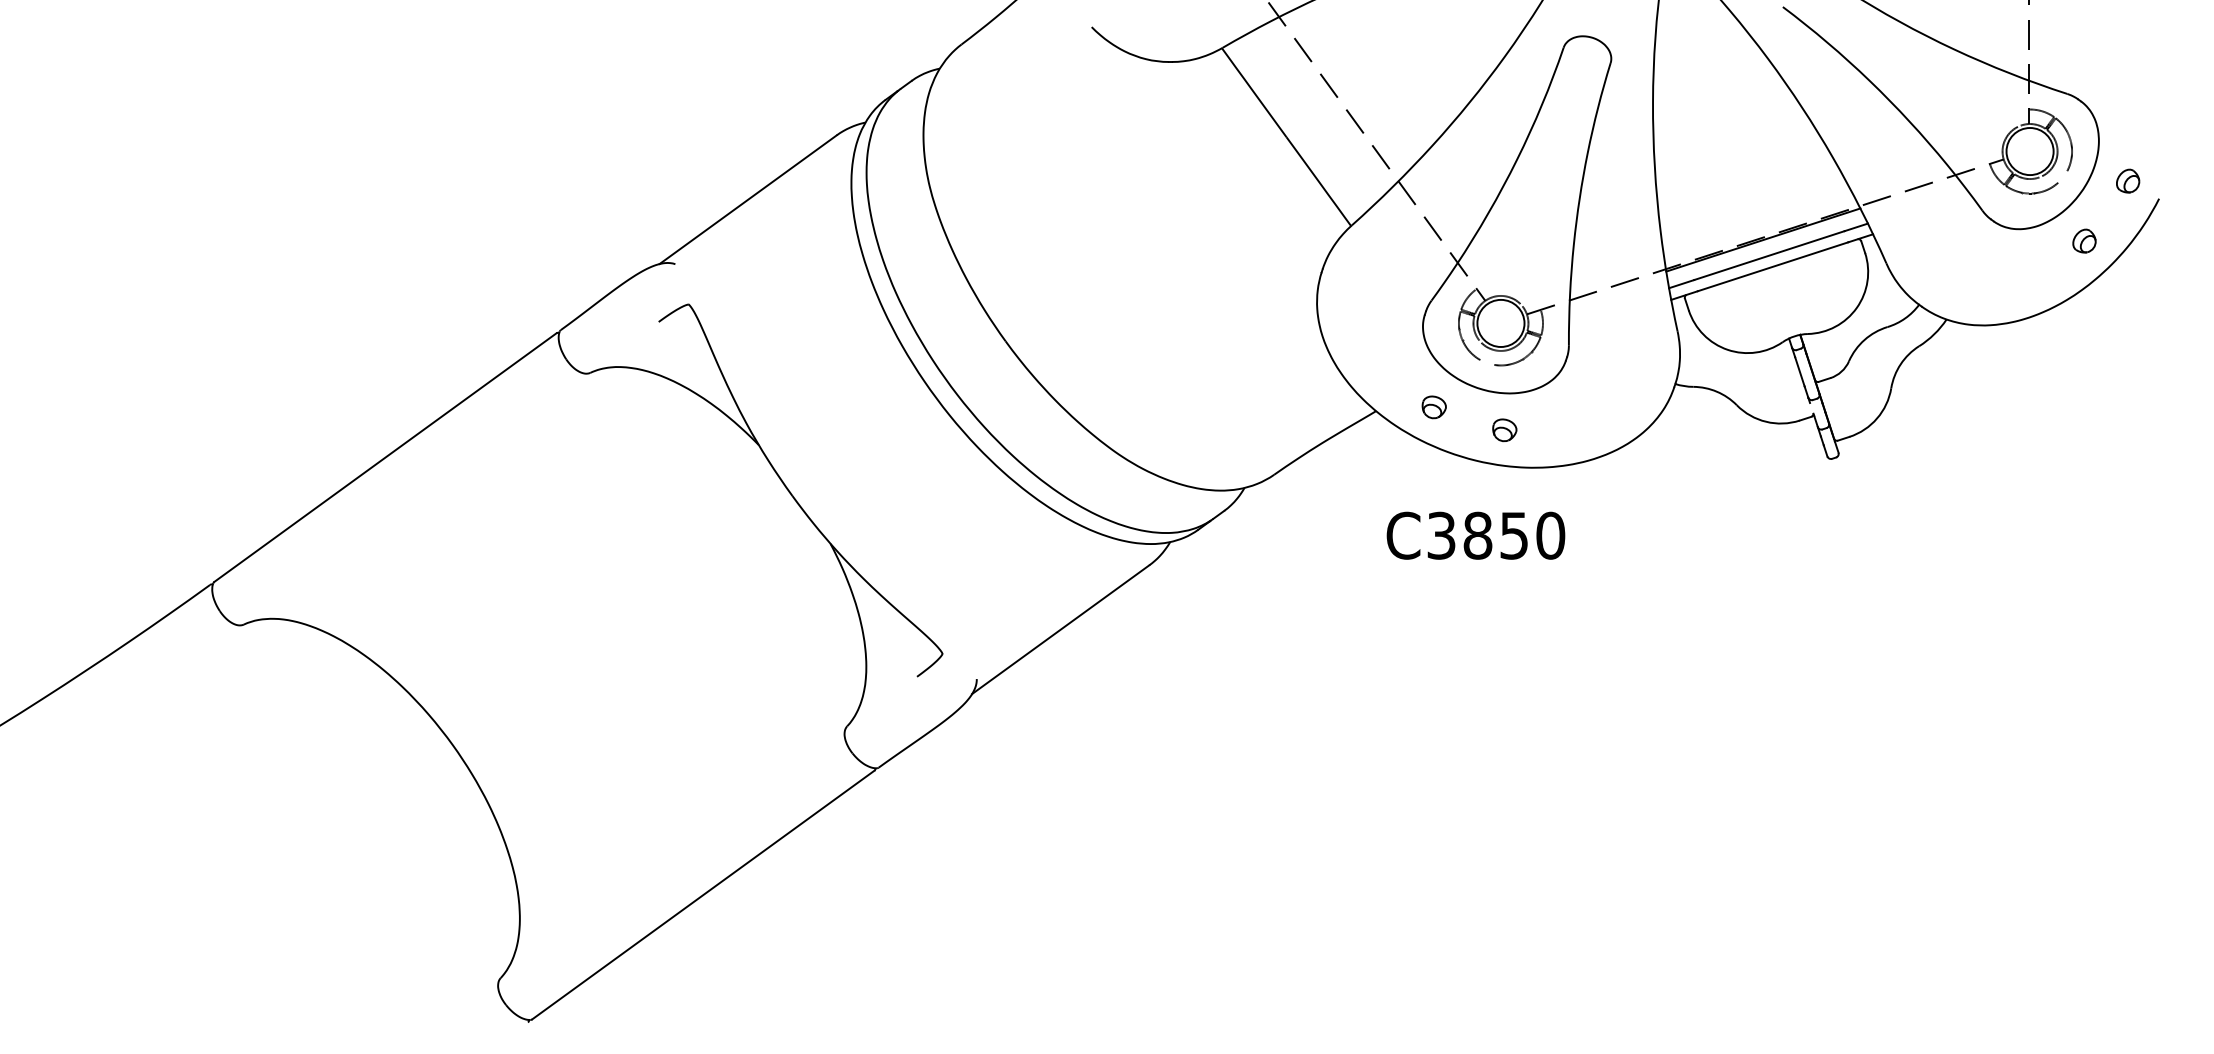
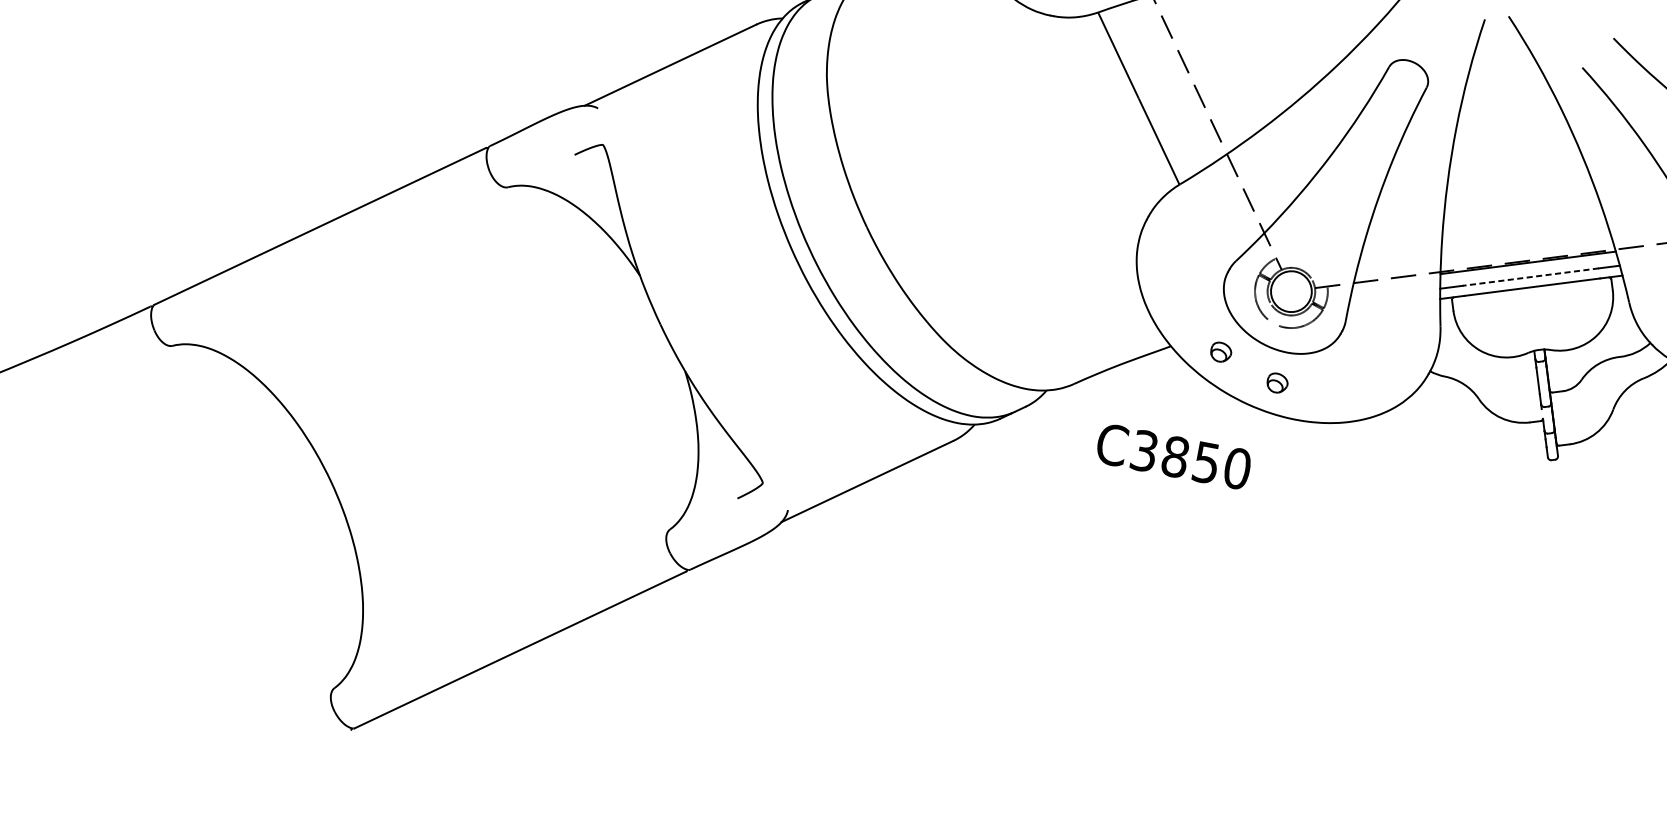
line: (1768, 255) -> (1530, 276), solid -> dashed
text: (1475, 535) -> (1173, 456), moved

